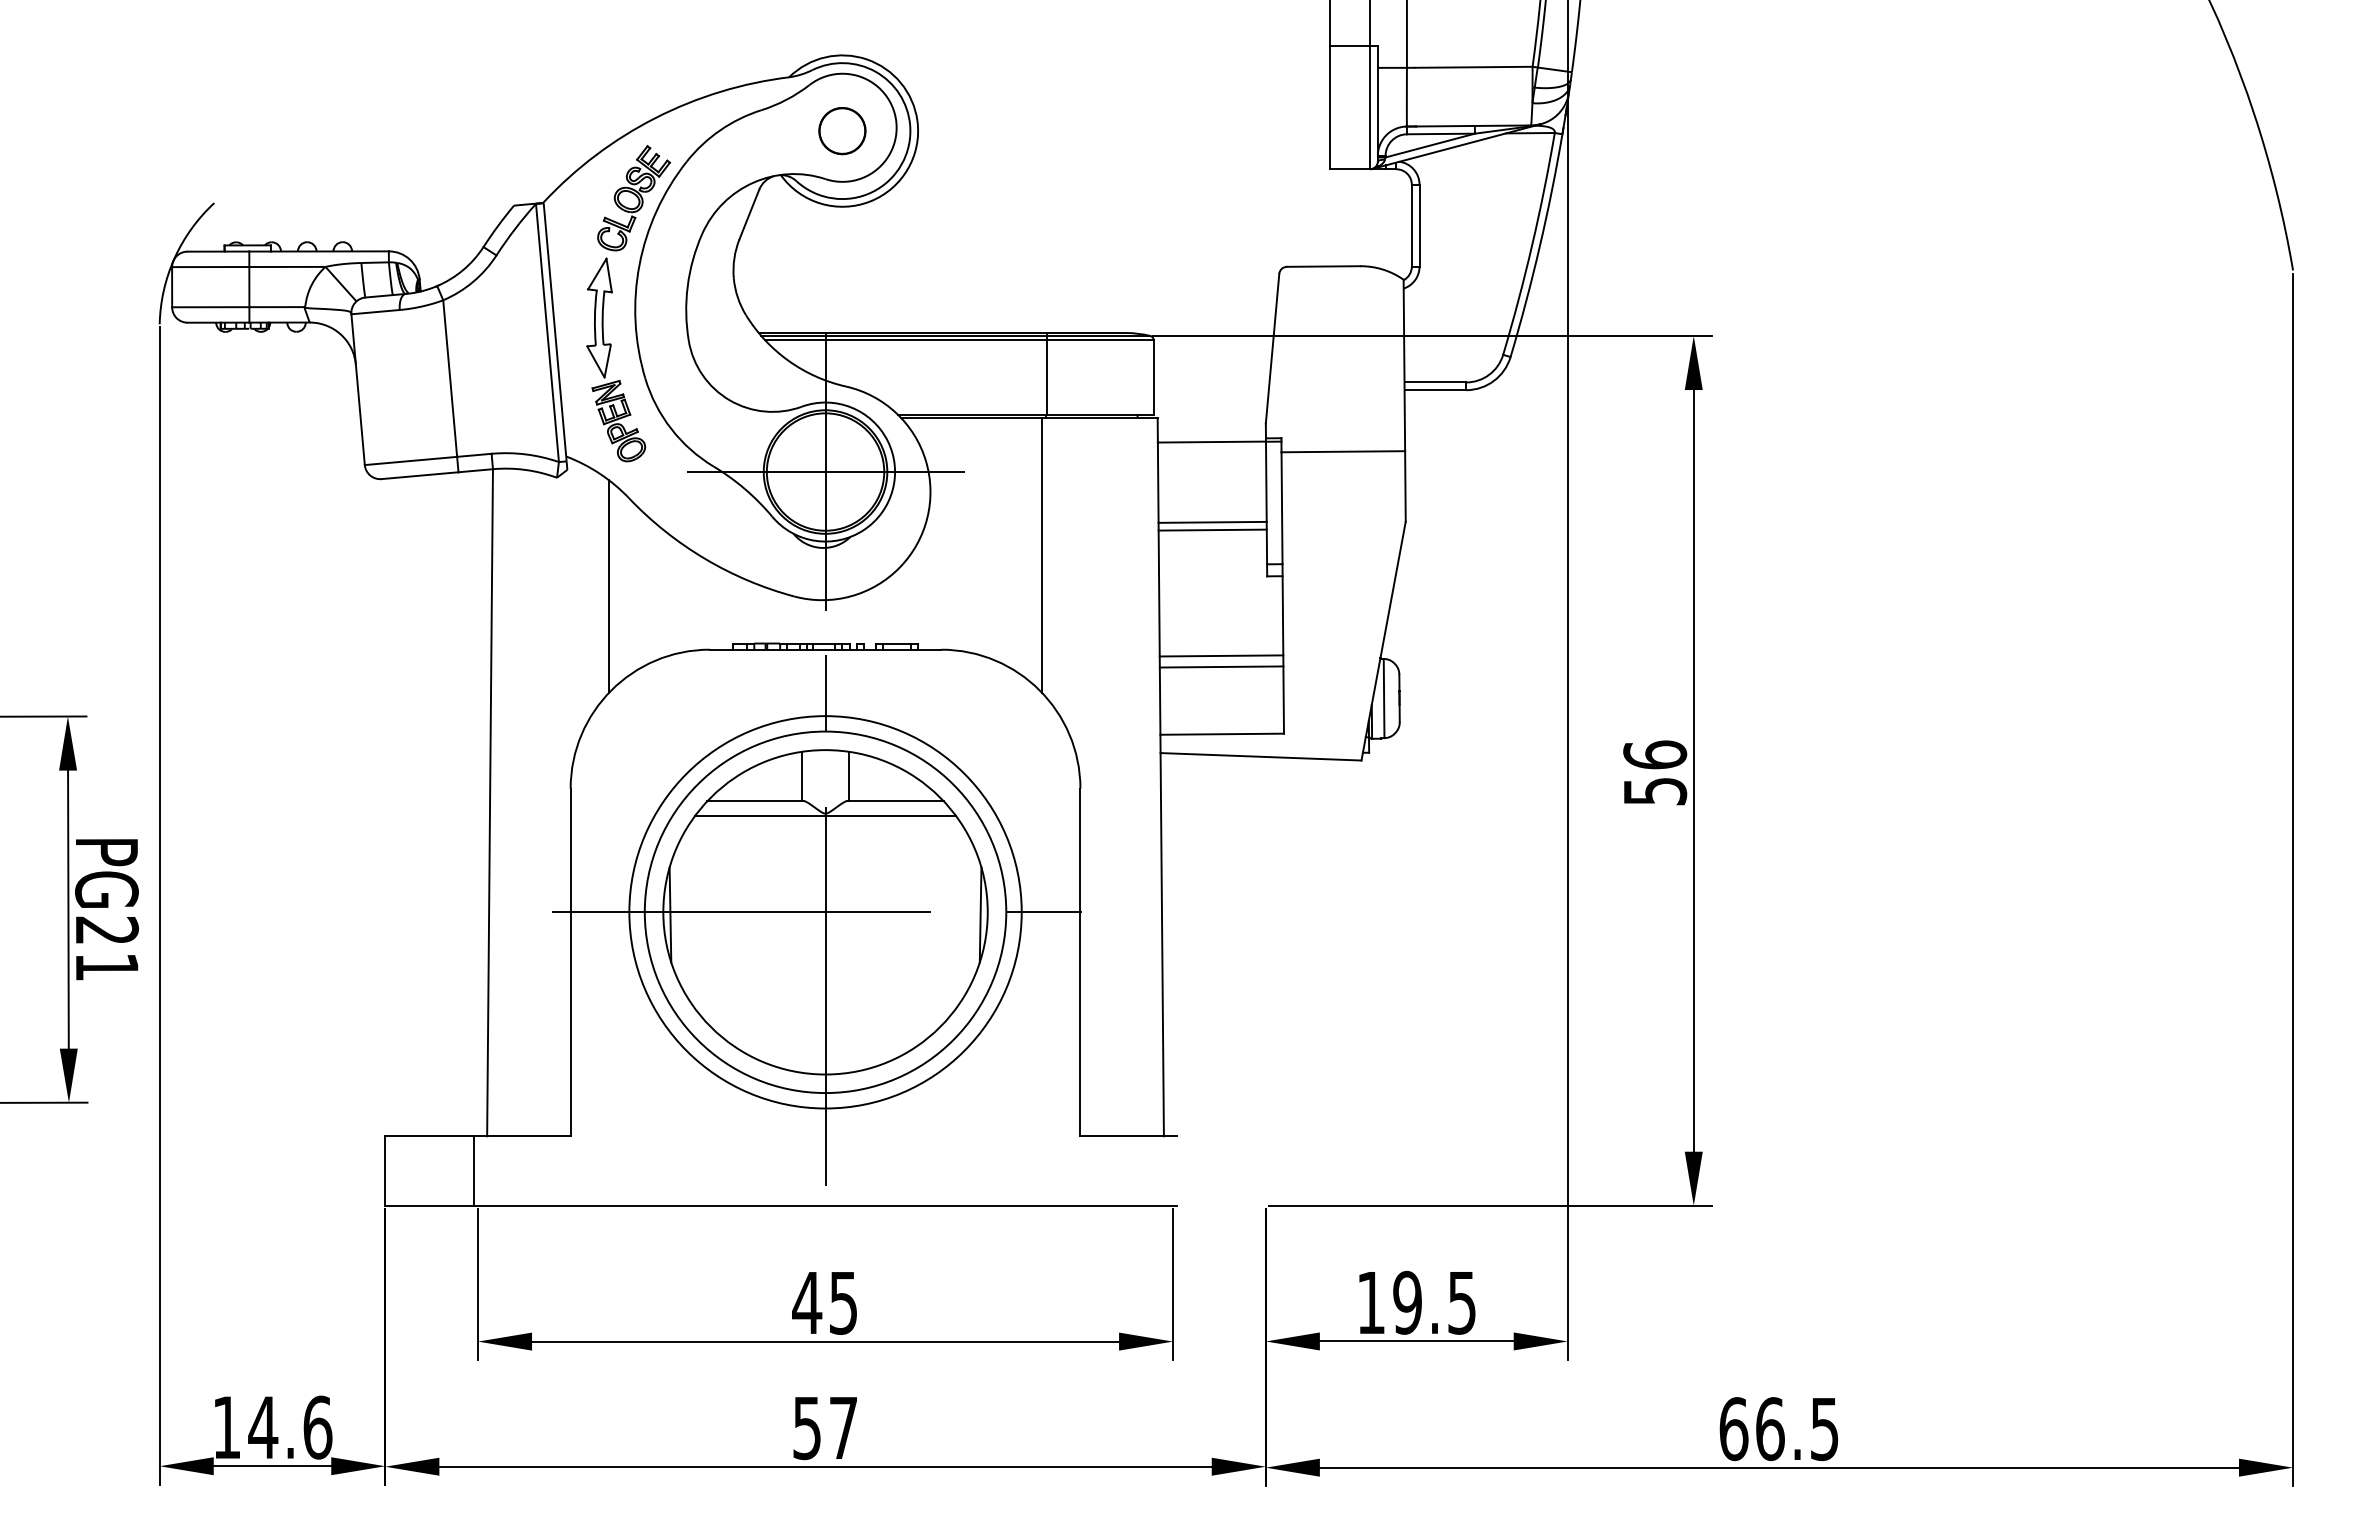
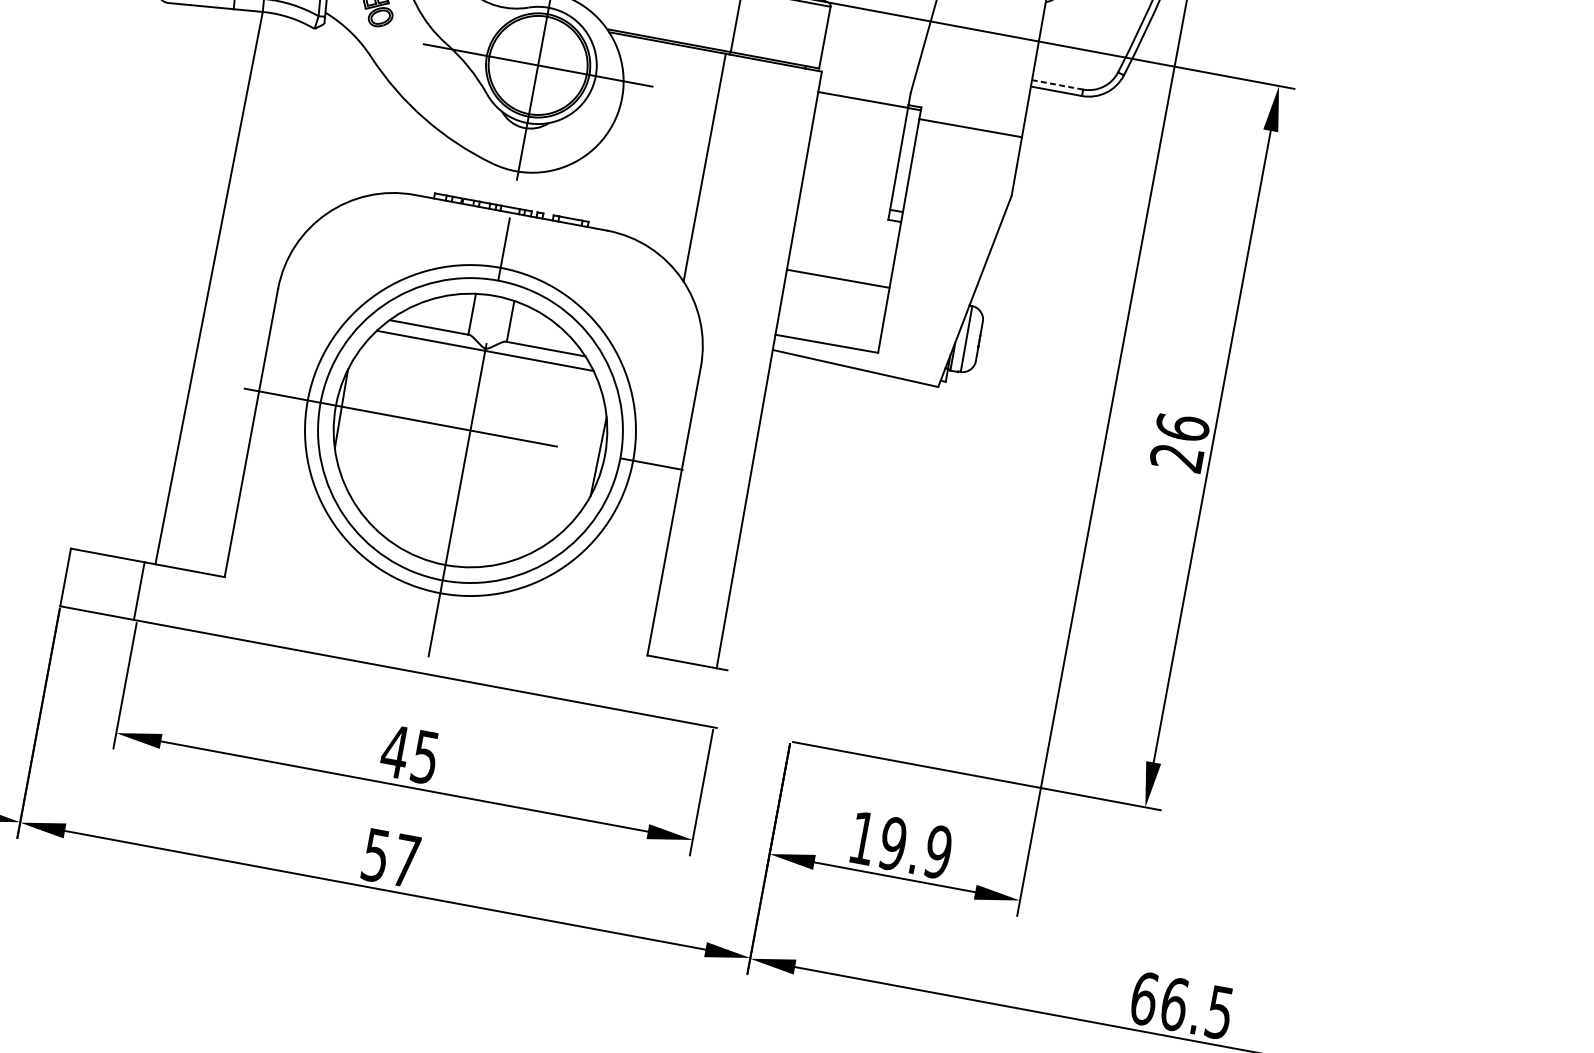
line: (1435, 382) -> (1057, 84), solid -> dashed
line: (1212, 521) -> (851, 165), removed
line: (1212, 529) -> (850, 172), removed
line: (609, 586) -> (341, 127), removed
line: (1221, 666) -> (836, 287), removed
text: (1655, 791) -> (1177, 457), 56 -> 26
text: (1461, 1302) -> (937, 851), 19.5 -> 19.9

